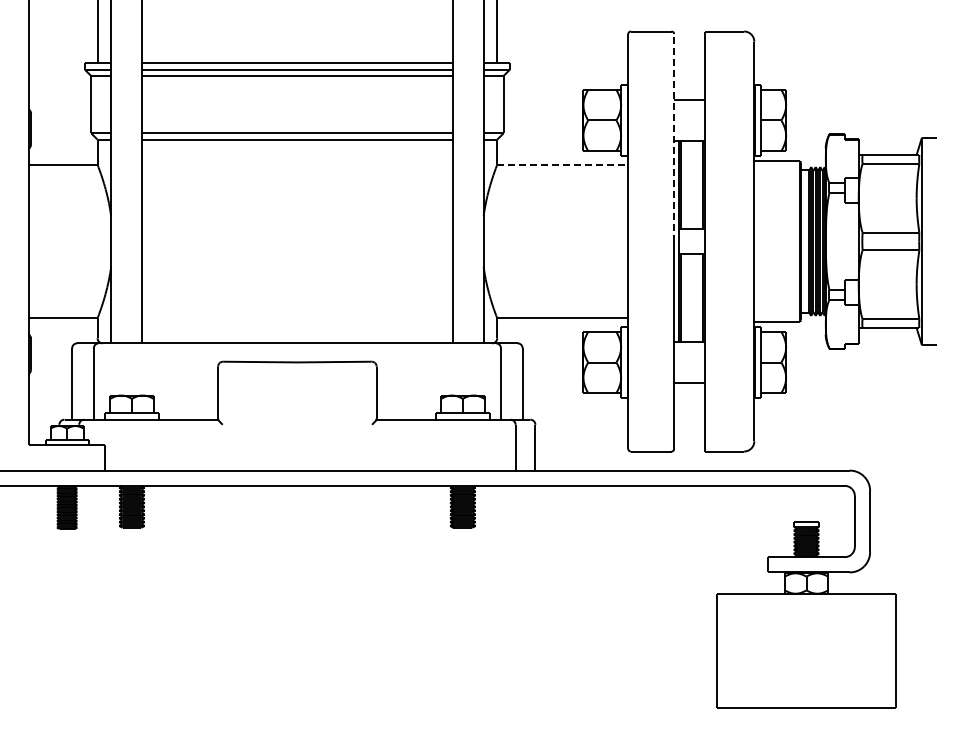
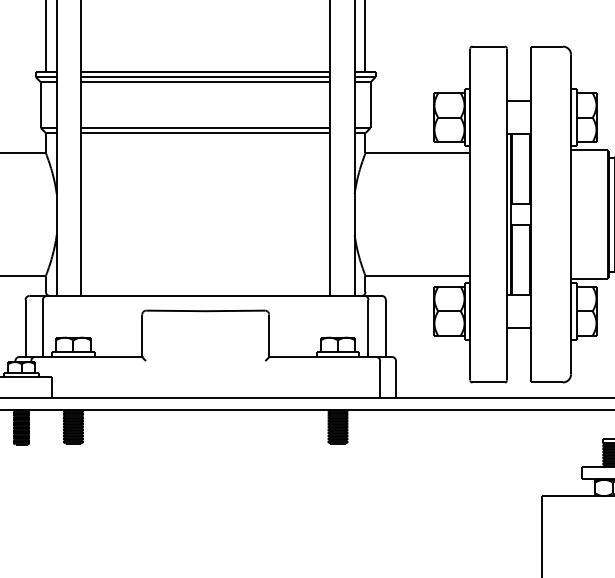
line: (674, 137) -> (507, 131), dashed -> solid
line: (562, 164) -> (417, 152), dashed -> solid

